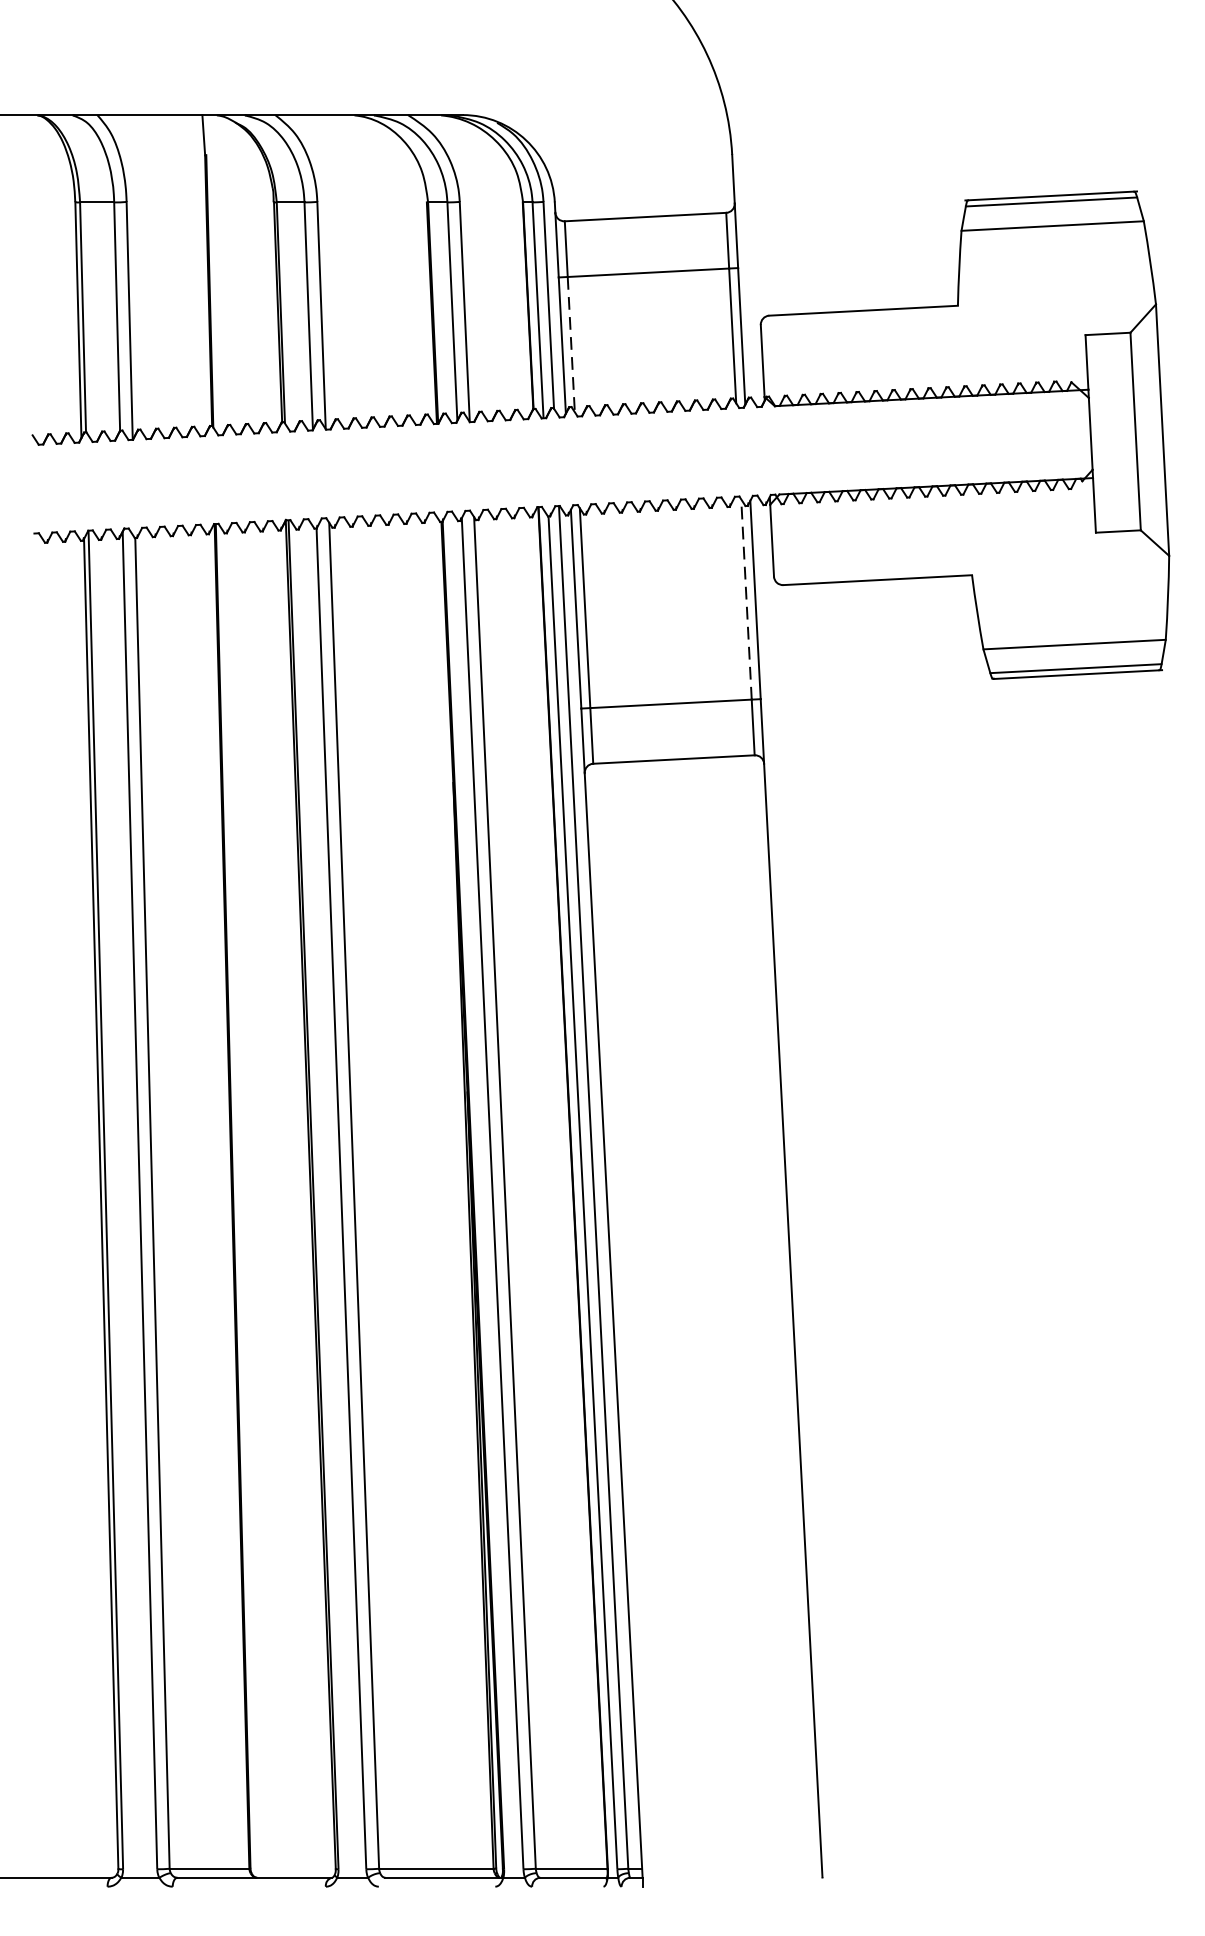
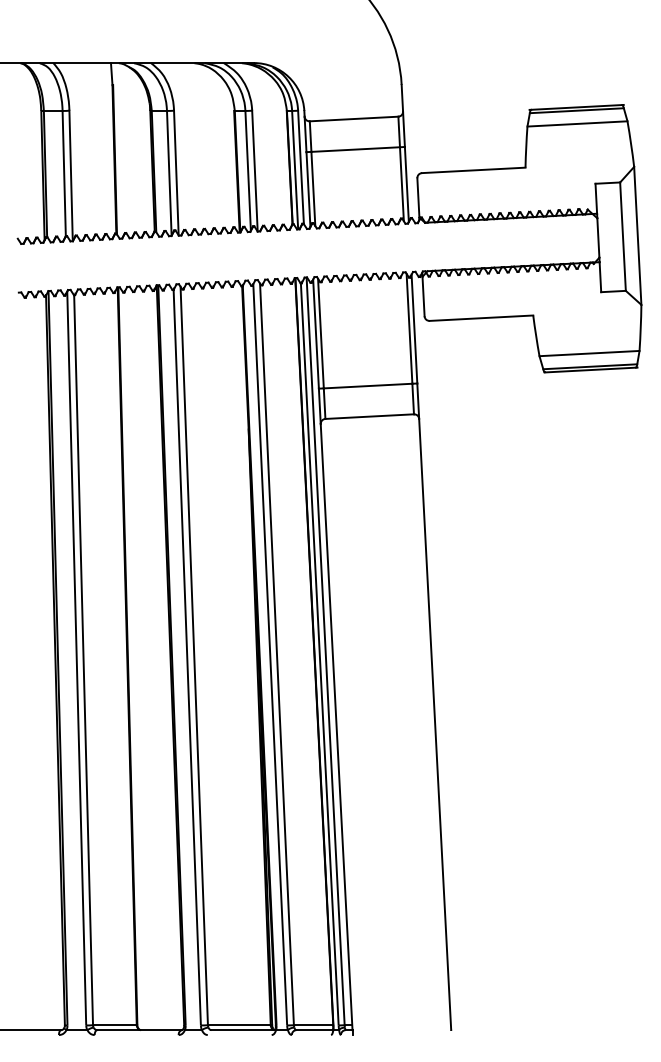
line: (571, 345) -> (313, 189), dashed -> solid
line: (746, 598) -> (409, 328), dashed -> solid

